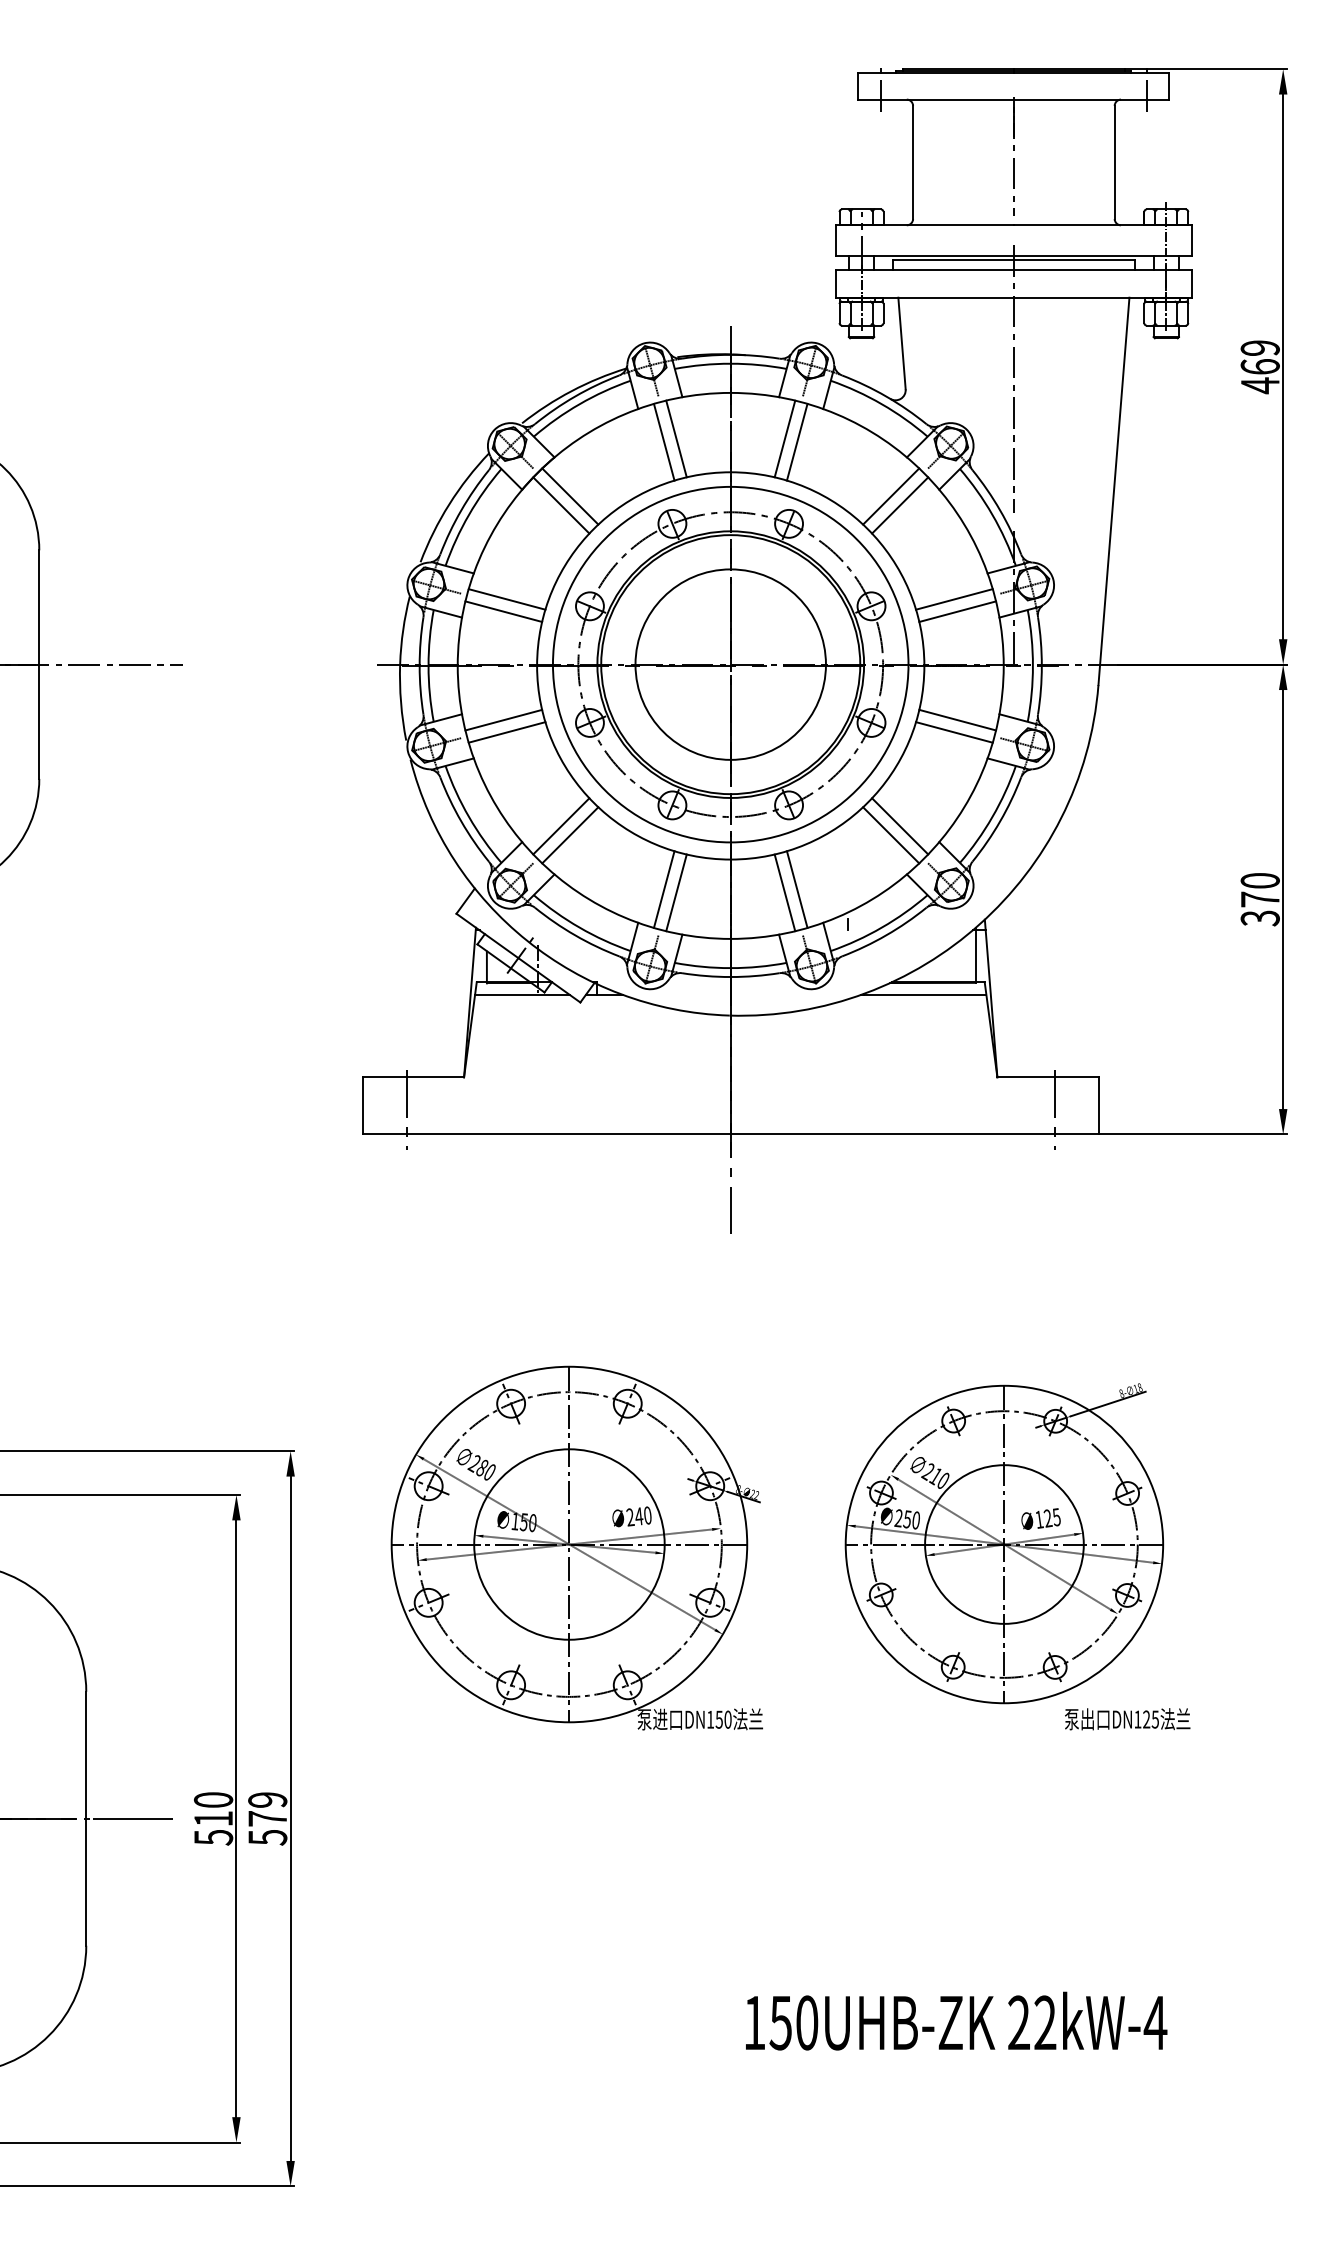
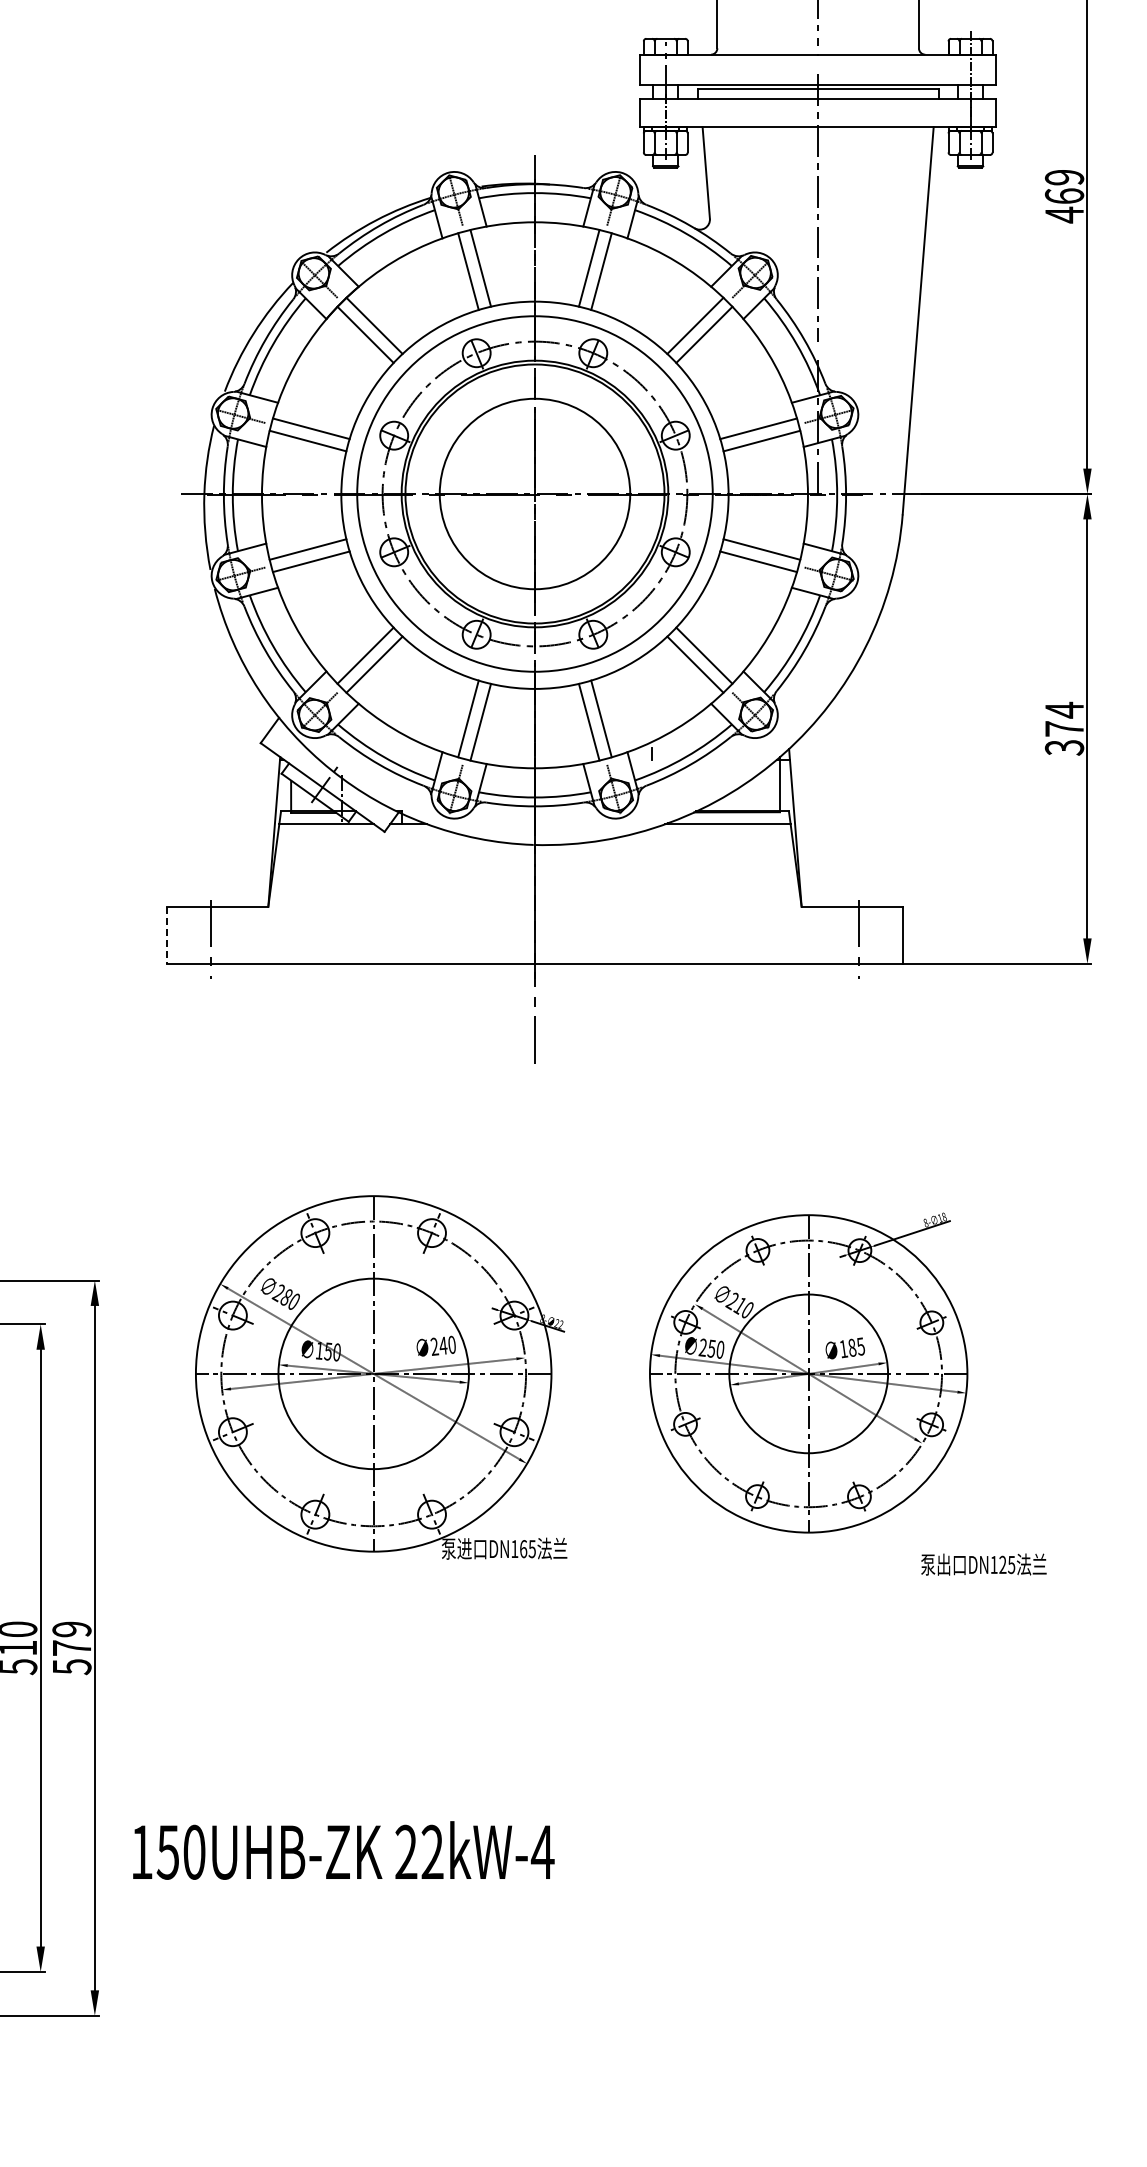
text: (1259, 880) -> (1063, 709), 370 -> 374
line: (362, 1105) -> (166, 934), solid -> dashed
text: (1047, 1518) -> (851, 1347), 125 -> 185
text: (723, 1719) -> (527, 1548), DN150 -> DN165
text: (1127, 1719) -> (983, 1564), moved
text: (956, 2020) -> (343, 1849), moved

